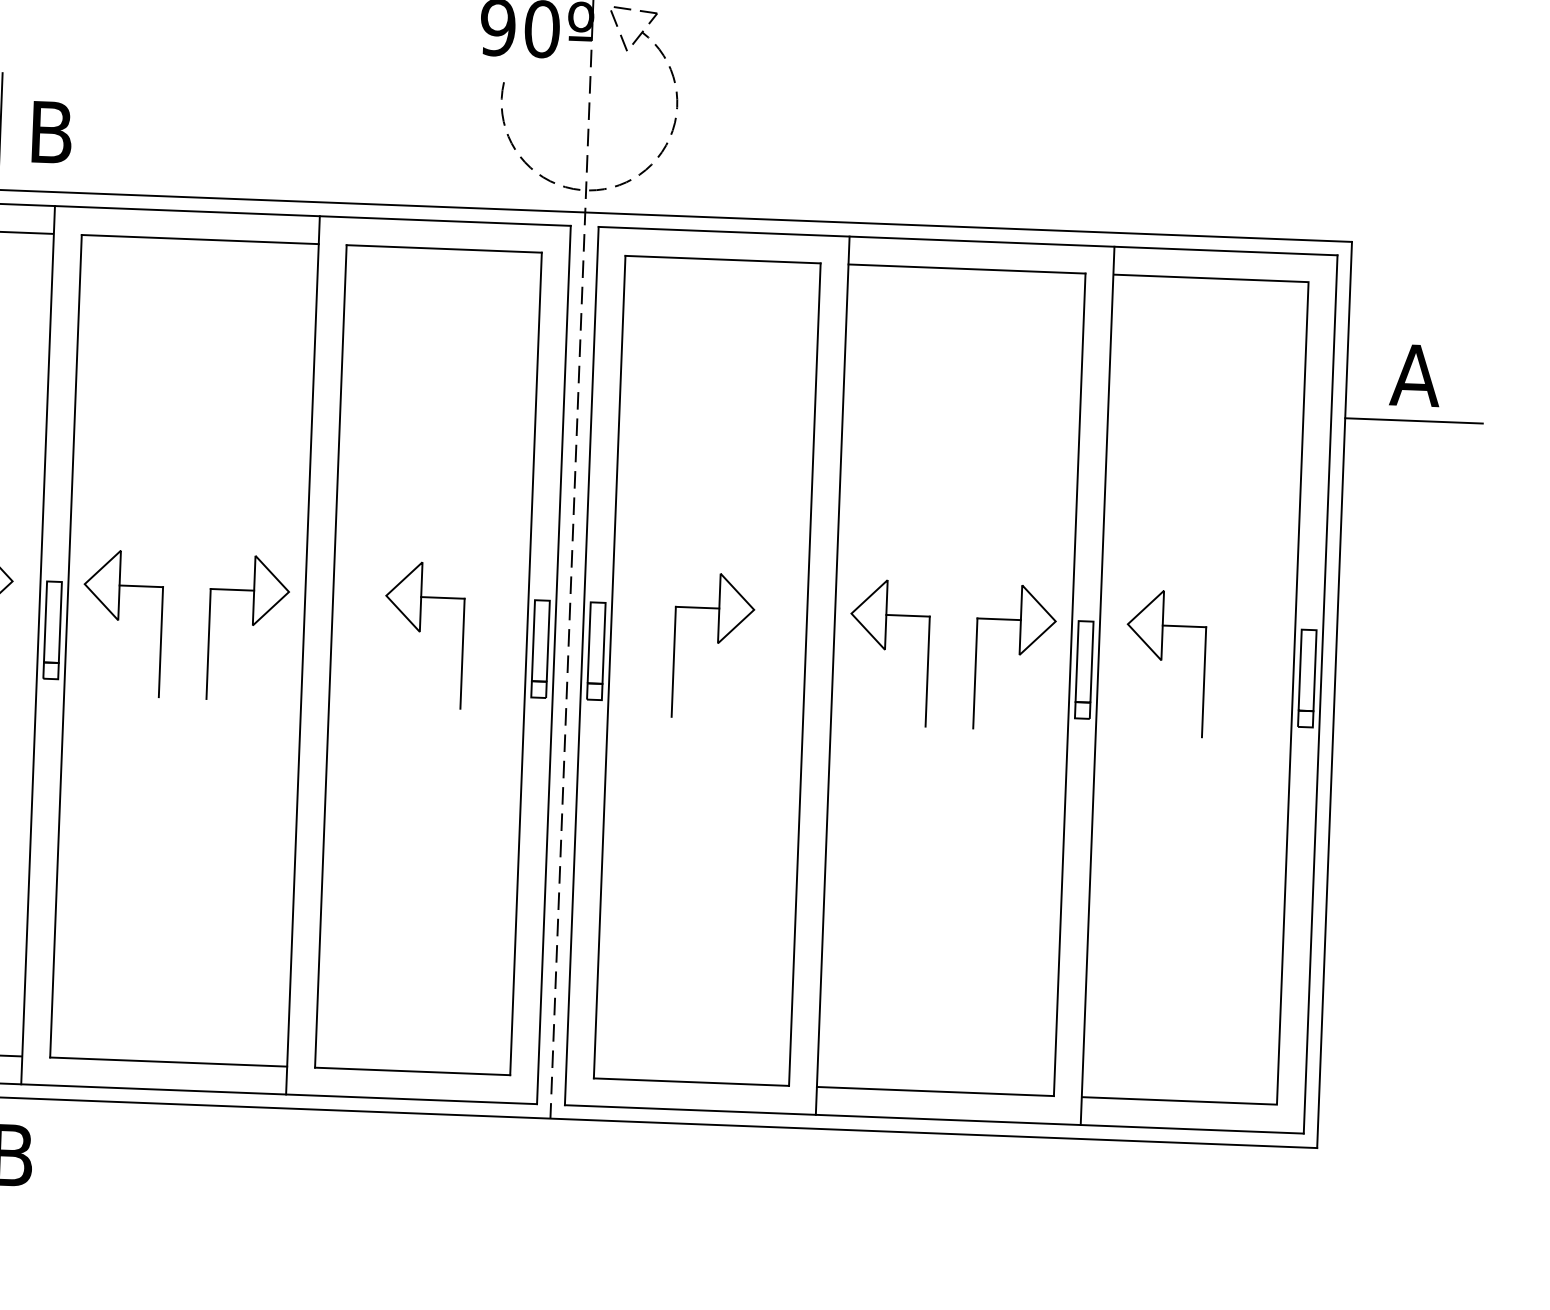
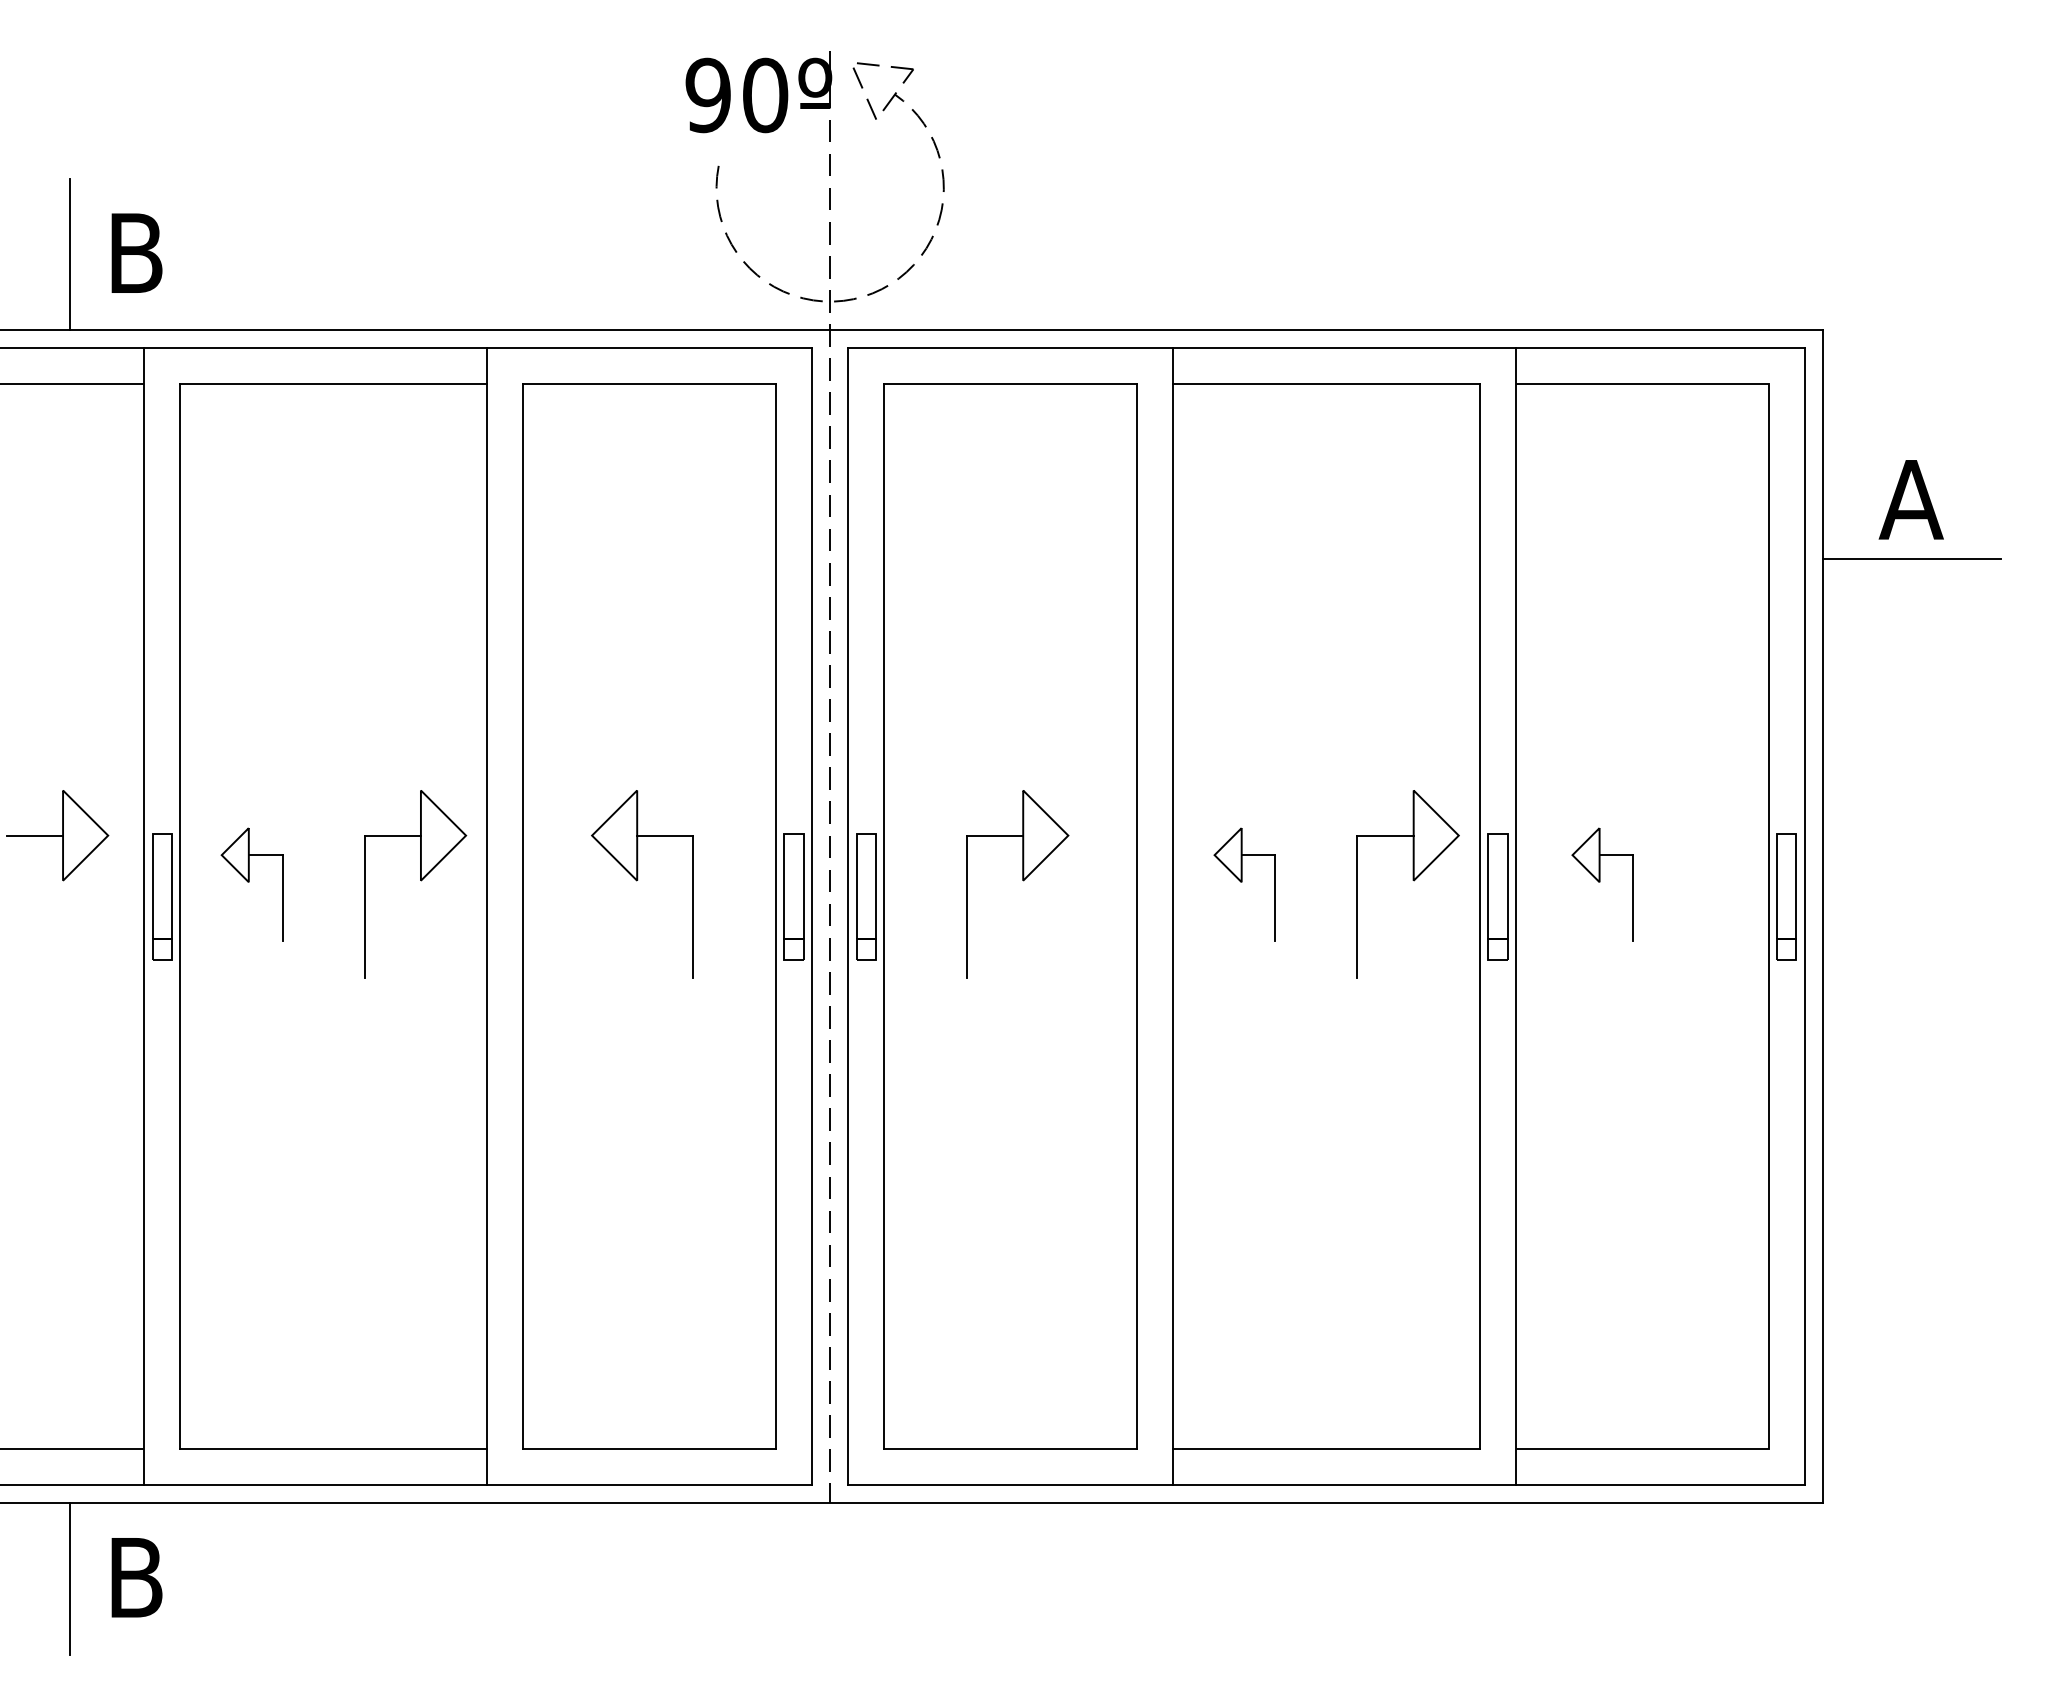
part: (121, 623) -> (251, 884), size x0.6
part: (888, 652) -> (1244, 884), size x0.6
part: (1165, 663) -> (1602, 884), size x0.6

